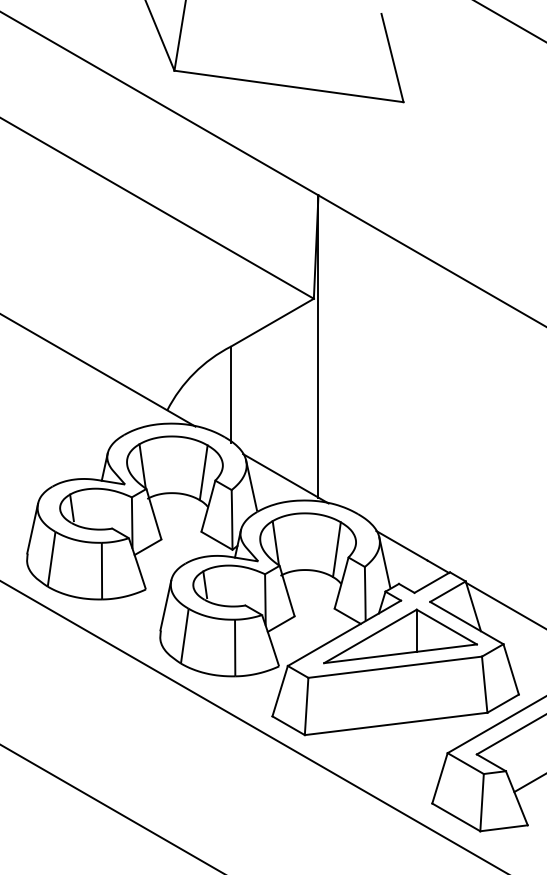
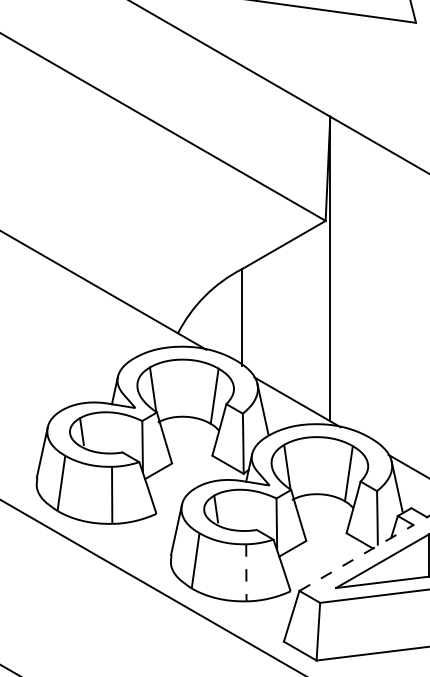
line: (344, 633) -> (356, 558), solid -> dashed
line: (235, 648) -> (246, 573), solid -> dashed

